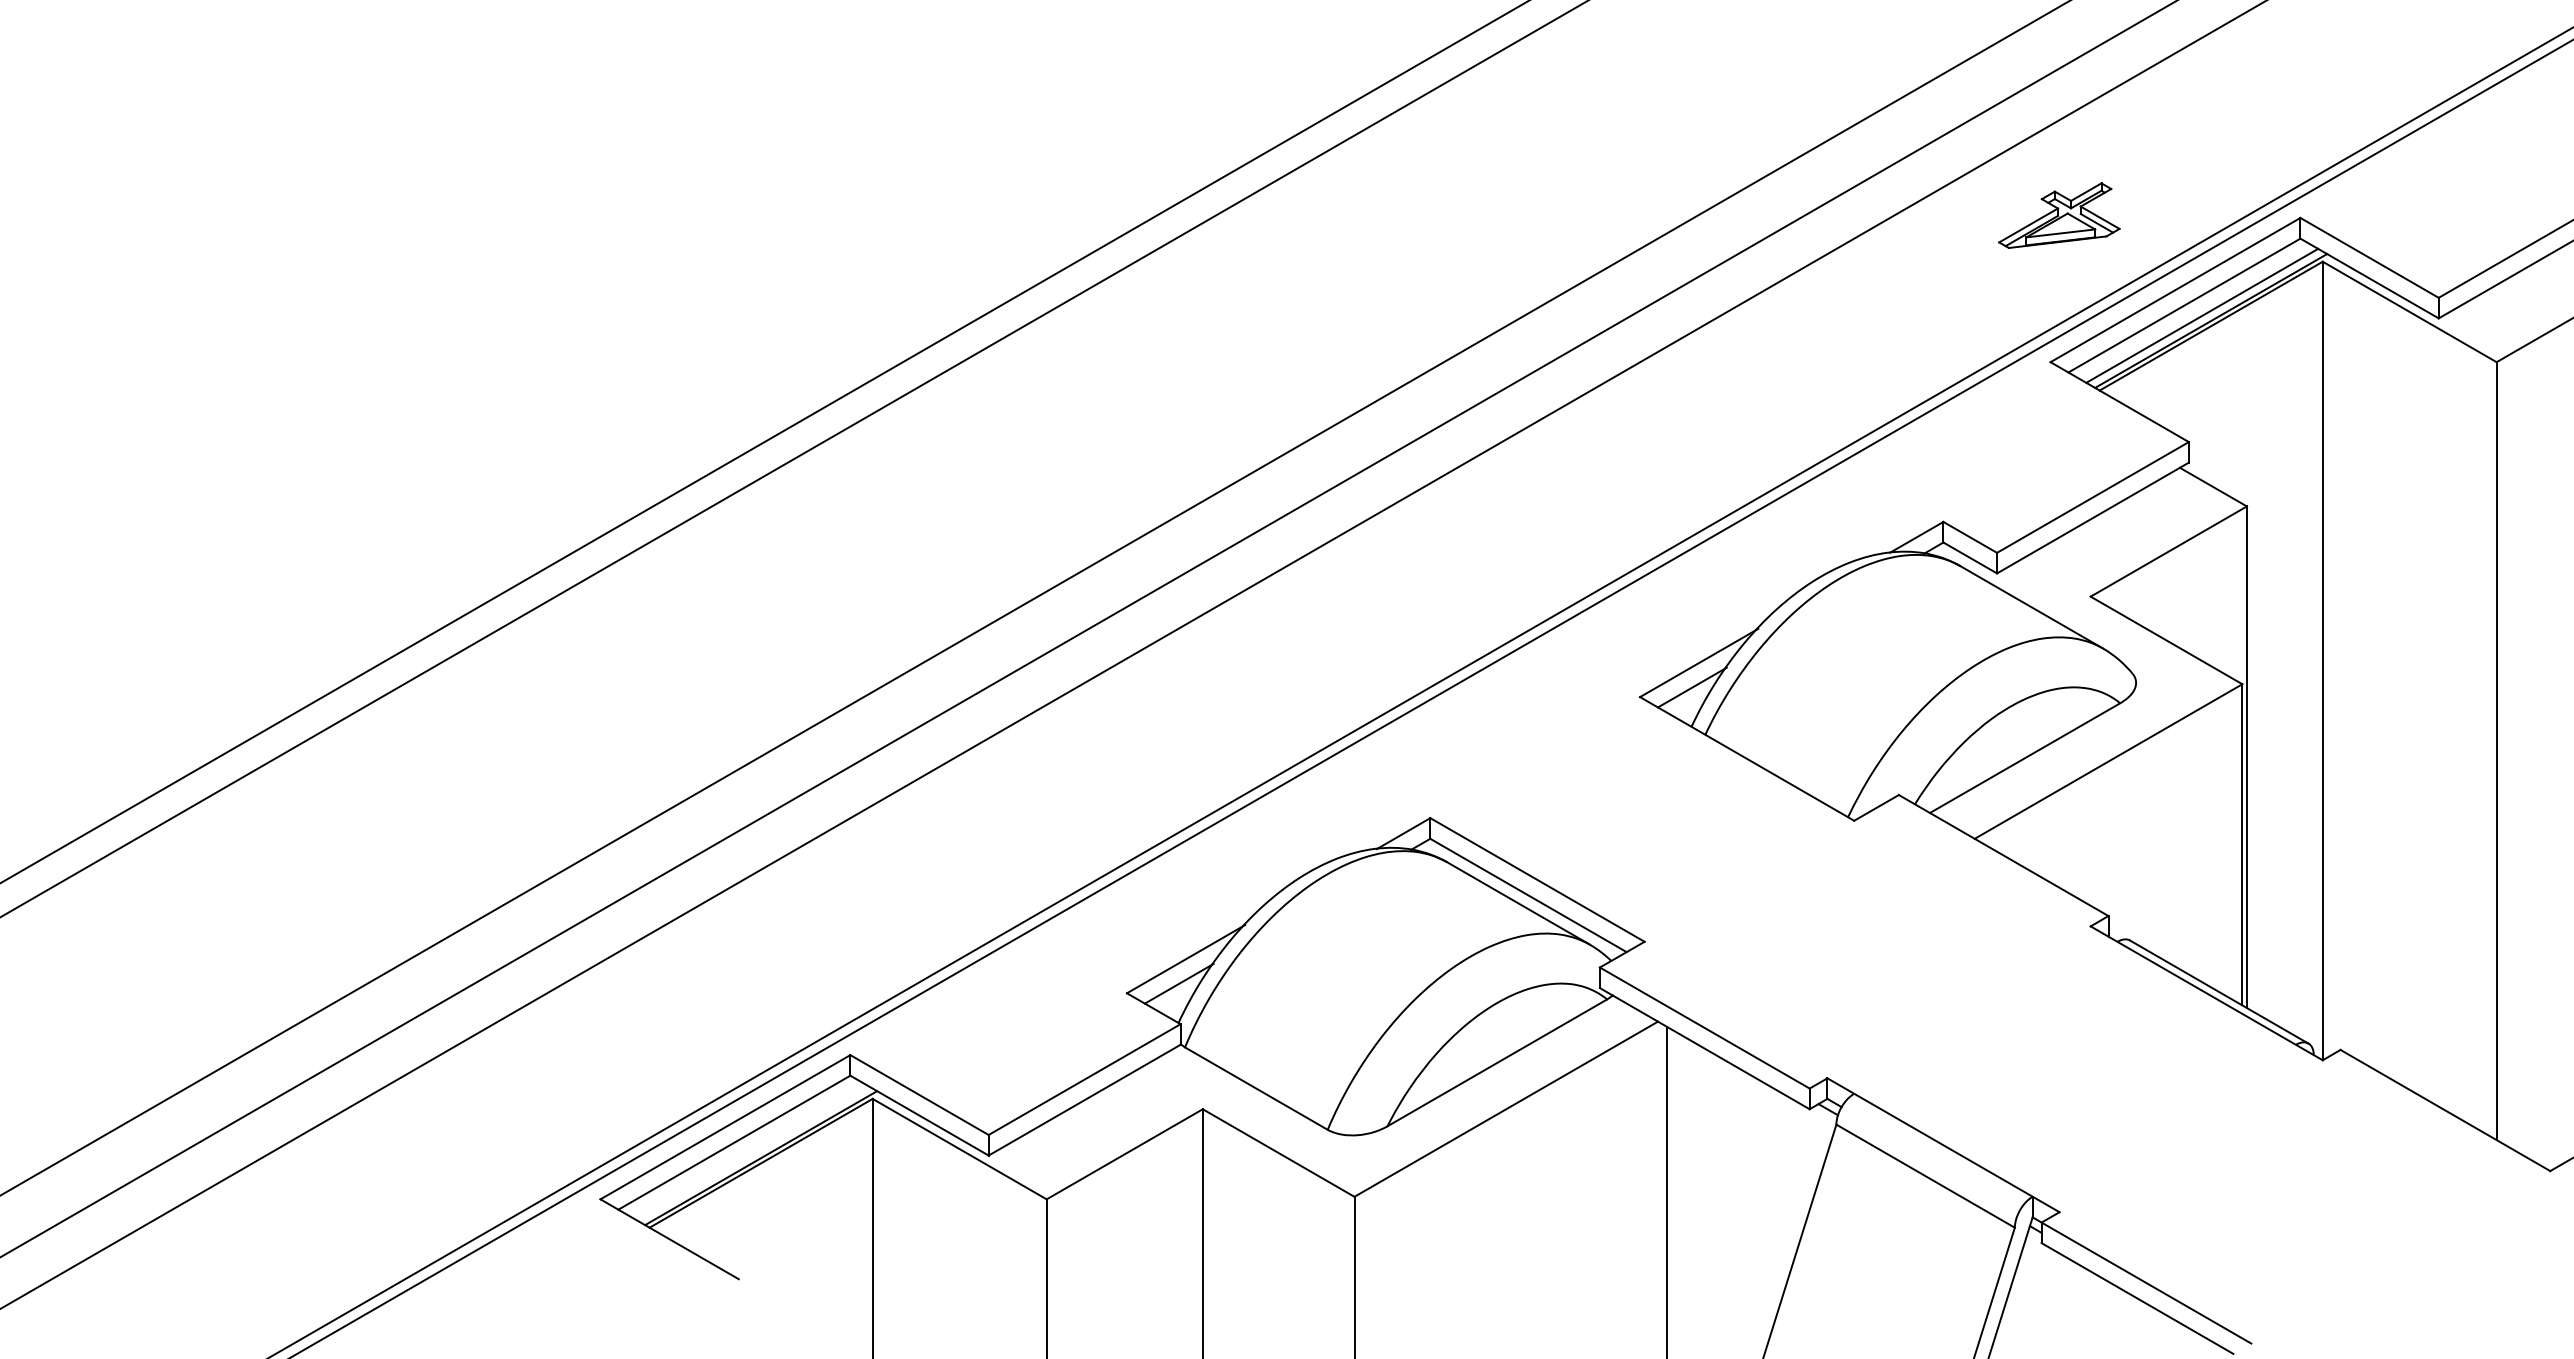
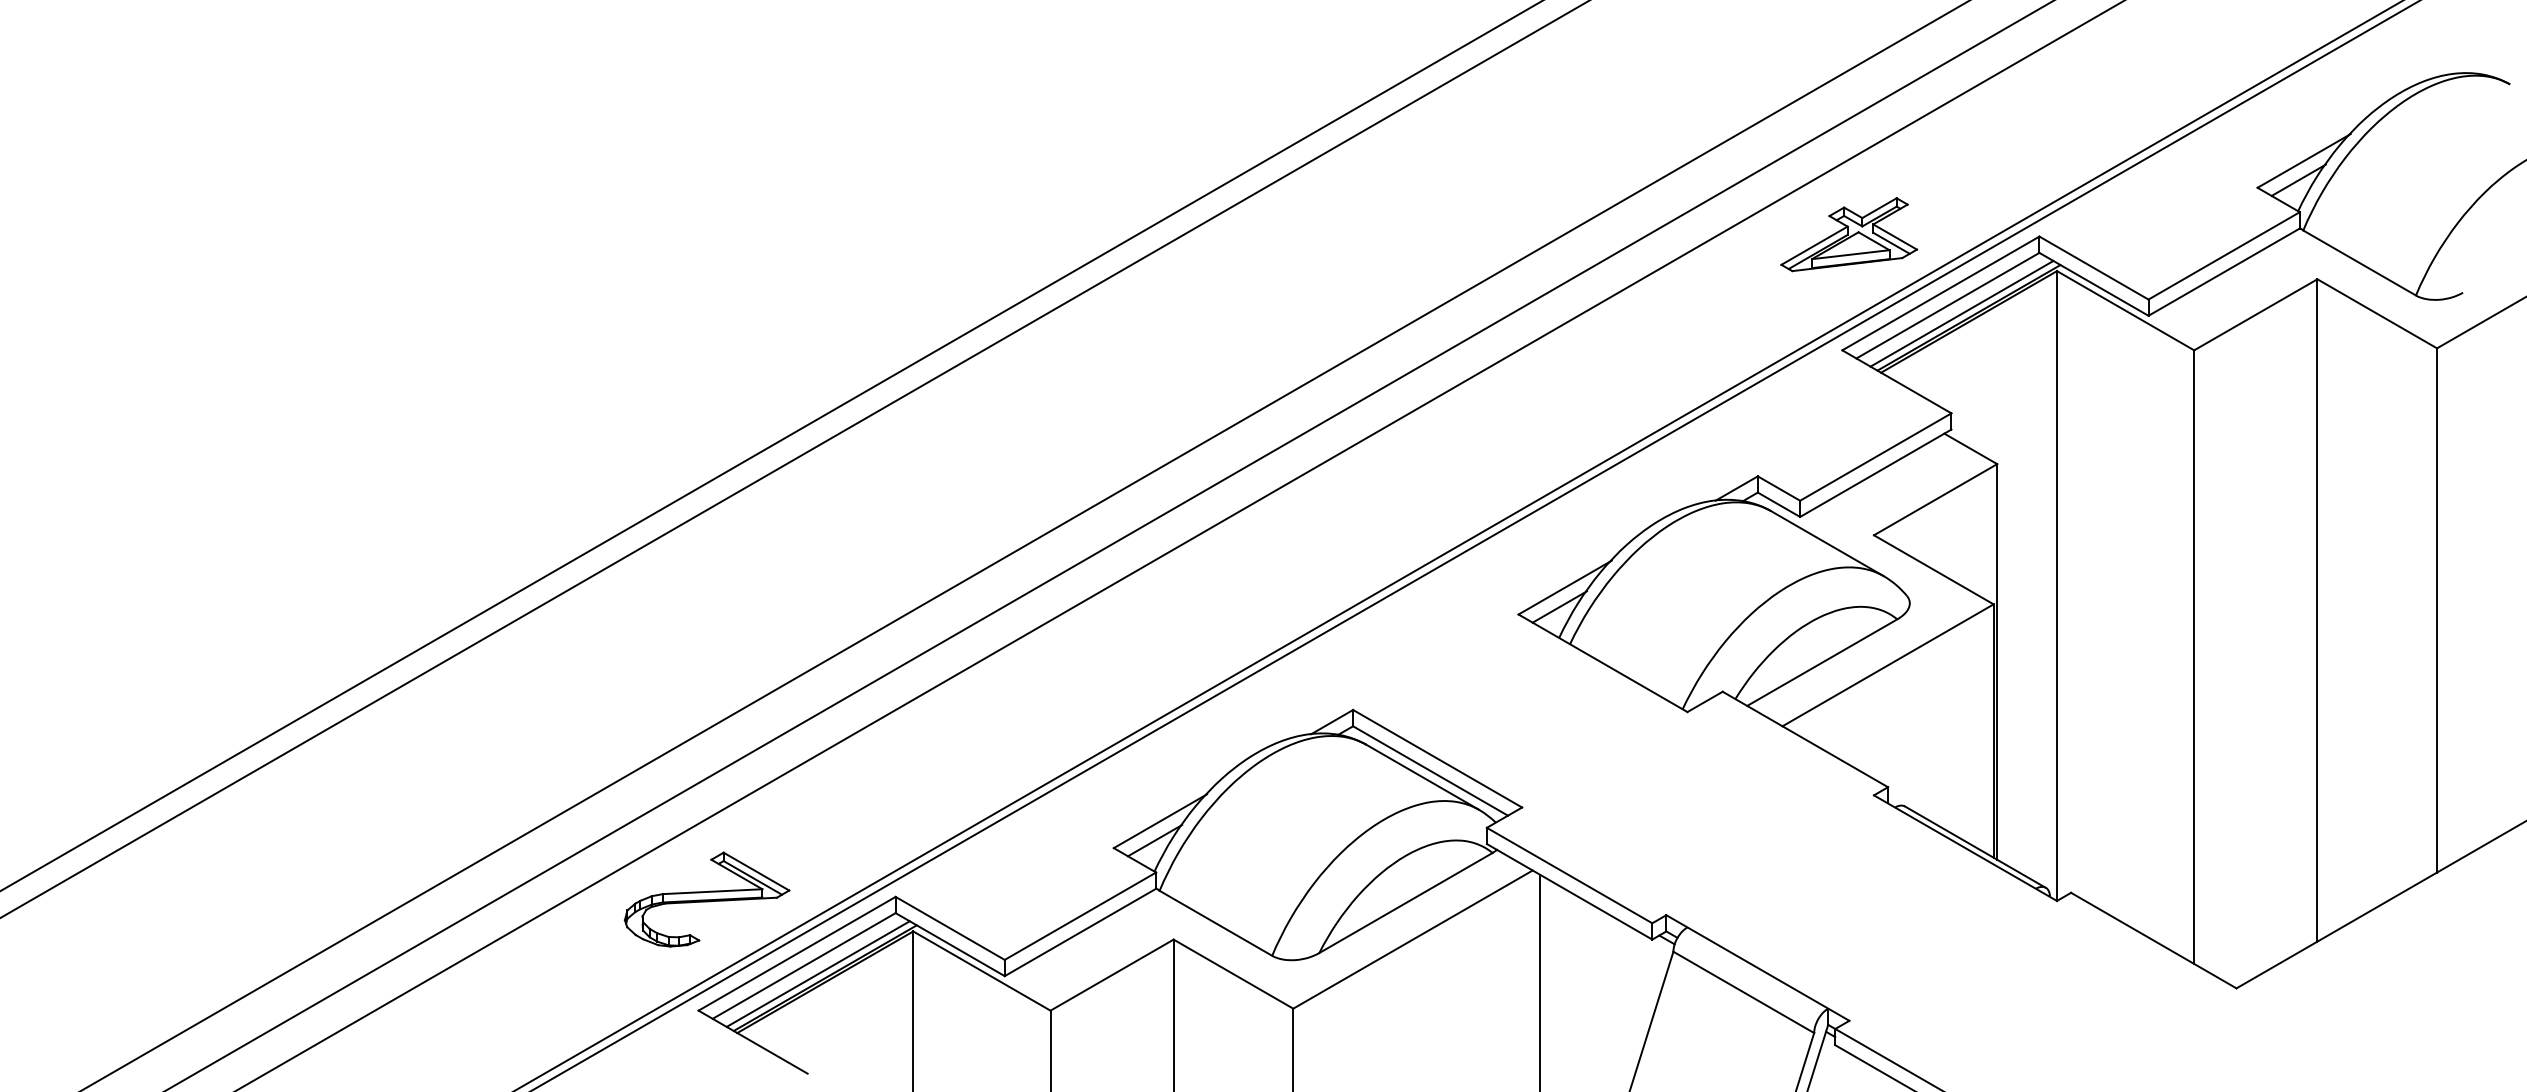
part: (2059, 215) -> (1849, 234), size x1.43
part: (610, 1058) -> (706, 899), added
line: (751, 1152) -> (817, 973), added

